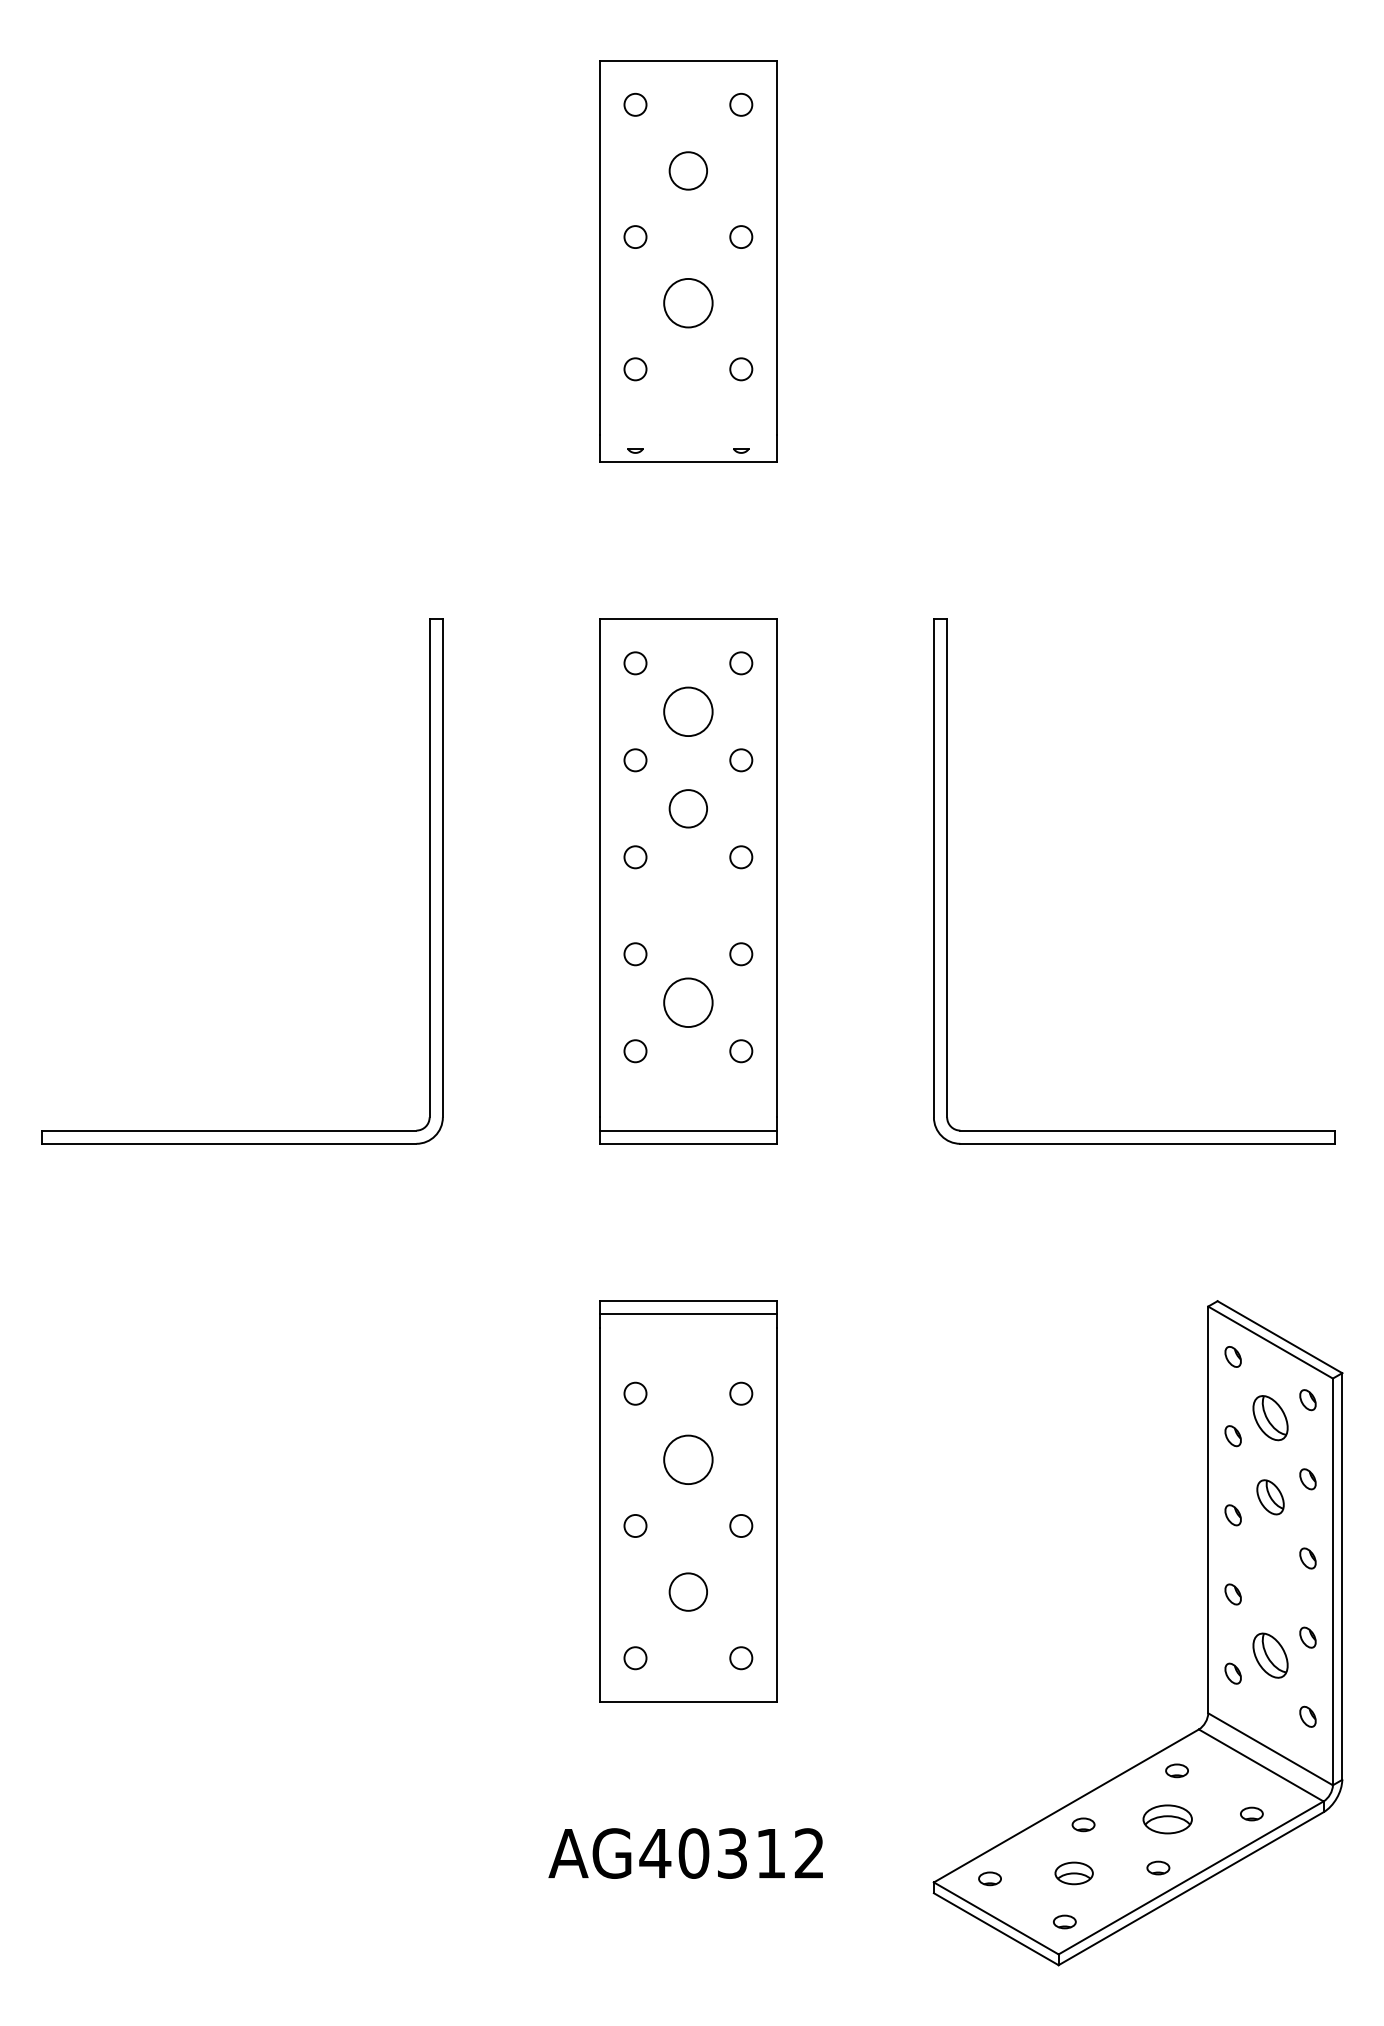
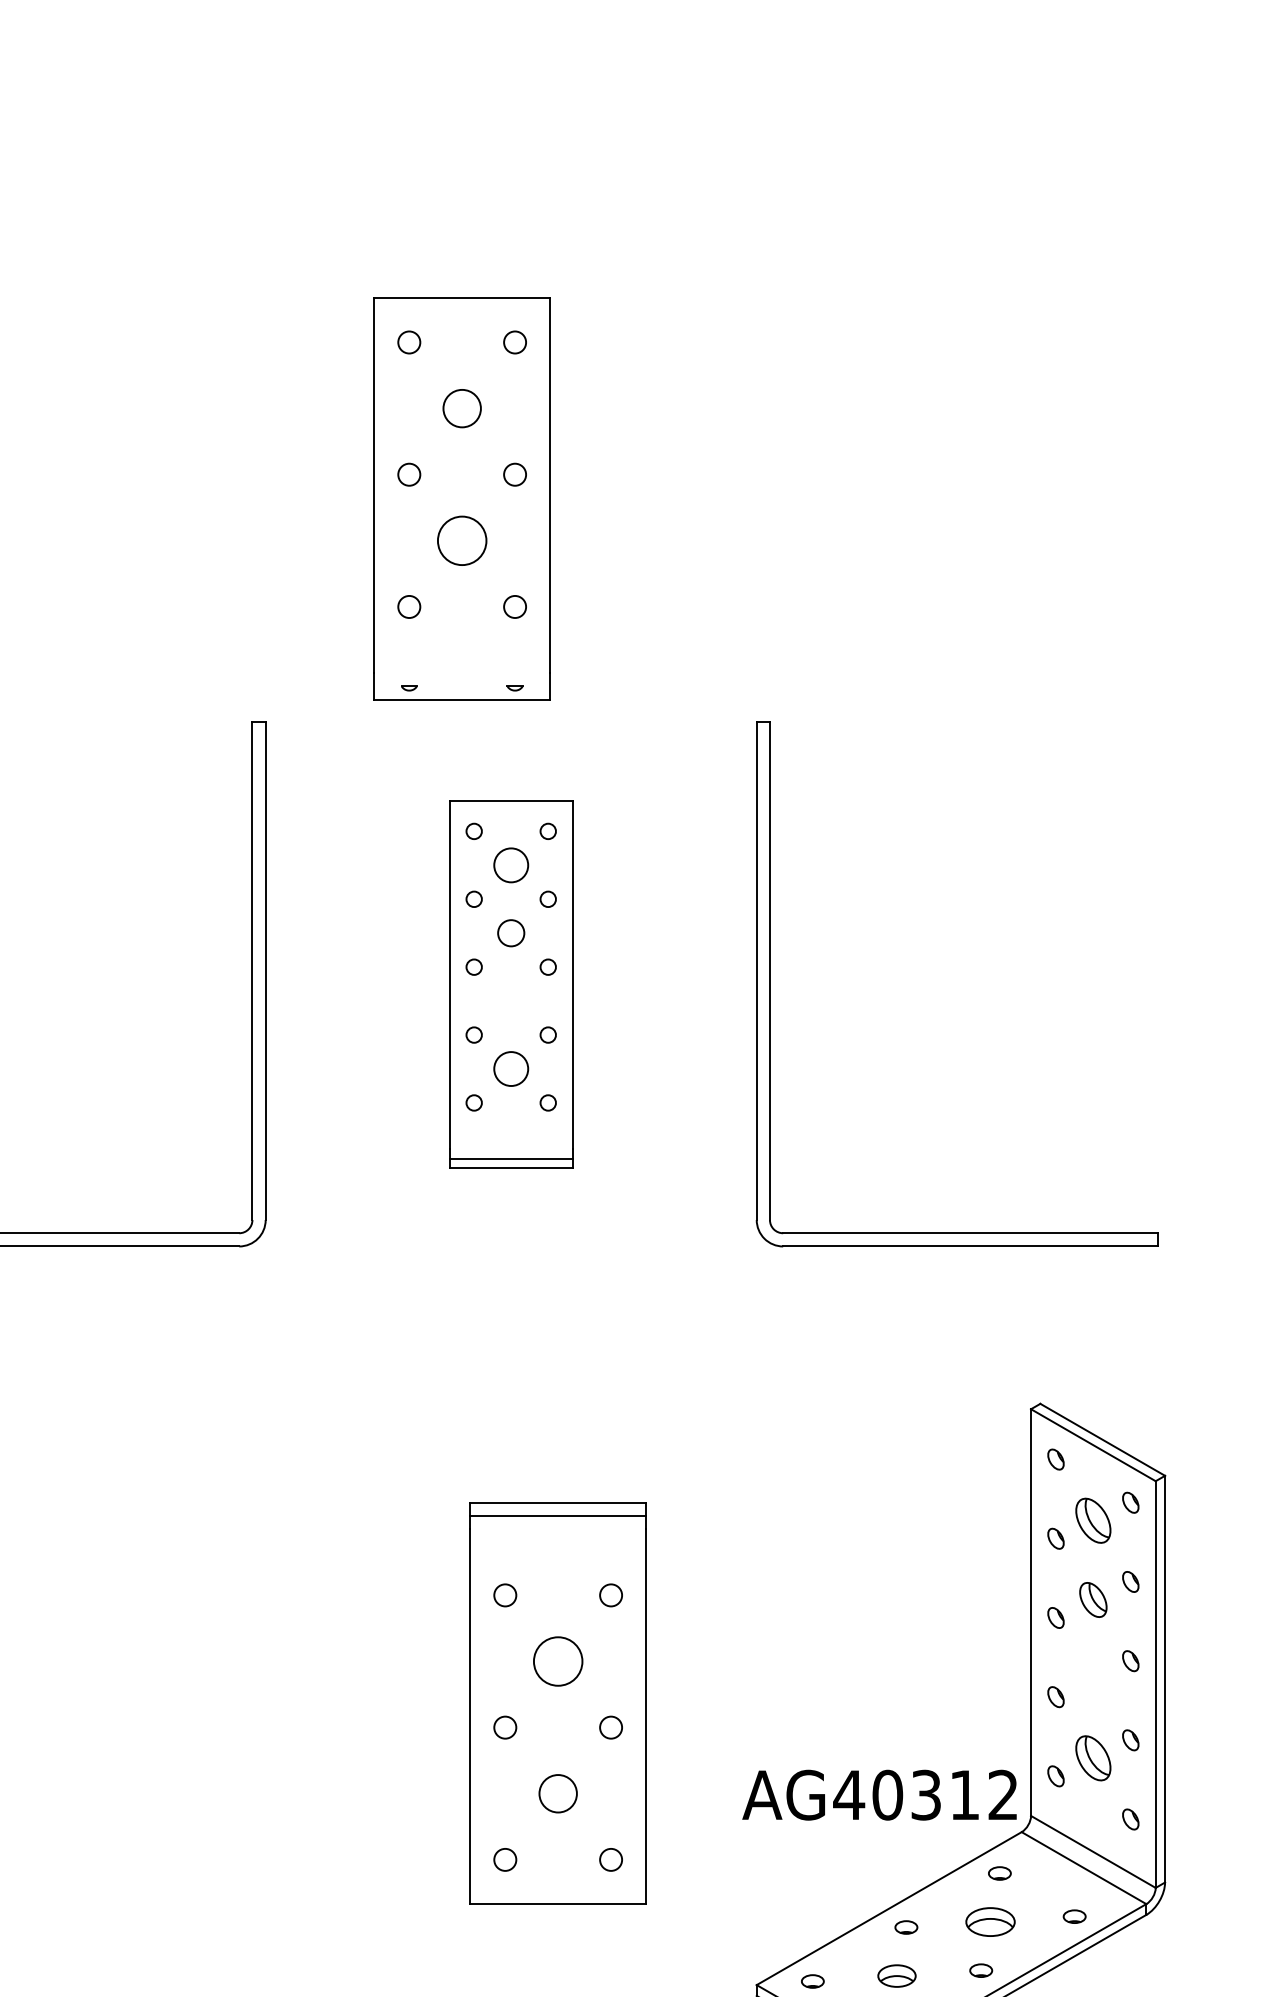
part: (688, 261) -> (462, 499), moved
part: (688, 881) -> (511, 984), size x0.7
part: (688, 1501) -> (558, 1703), moved
text: (685, 1853) -> (879, 1795), moved

